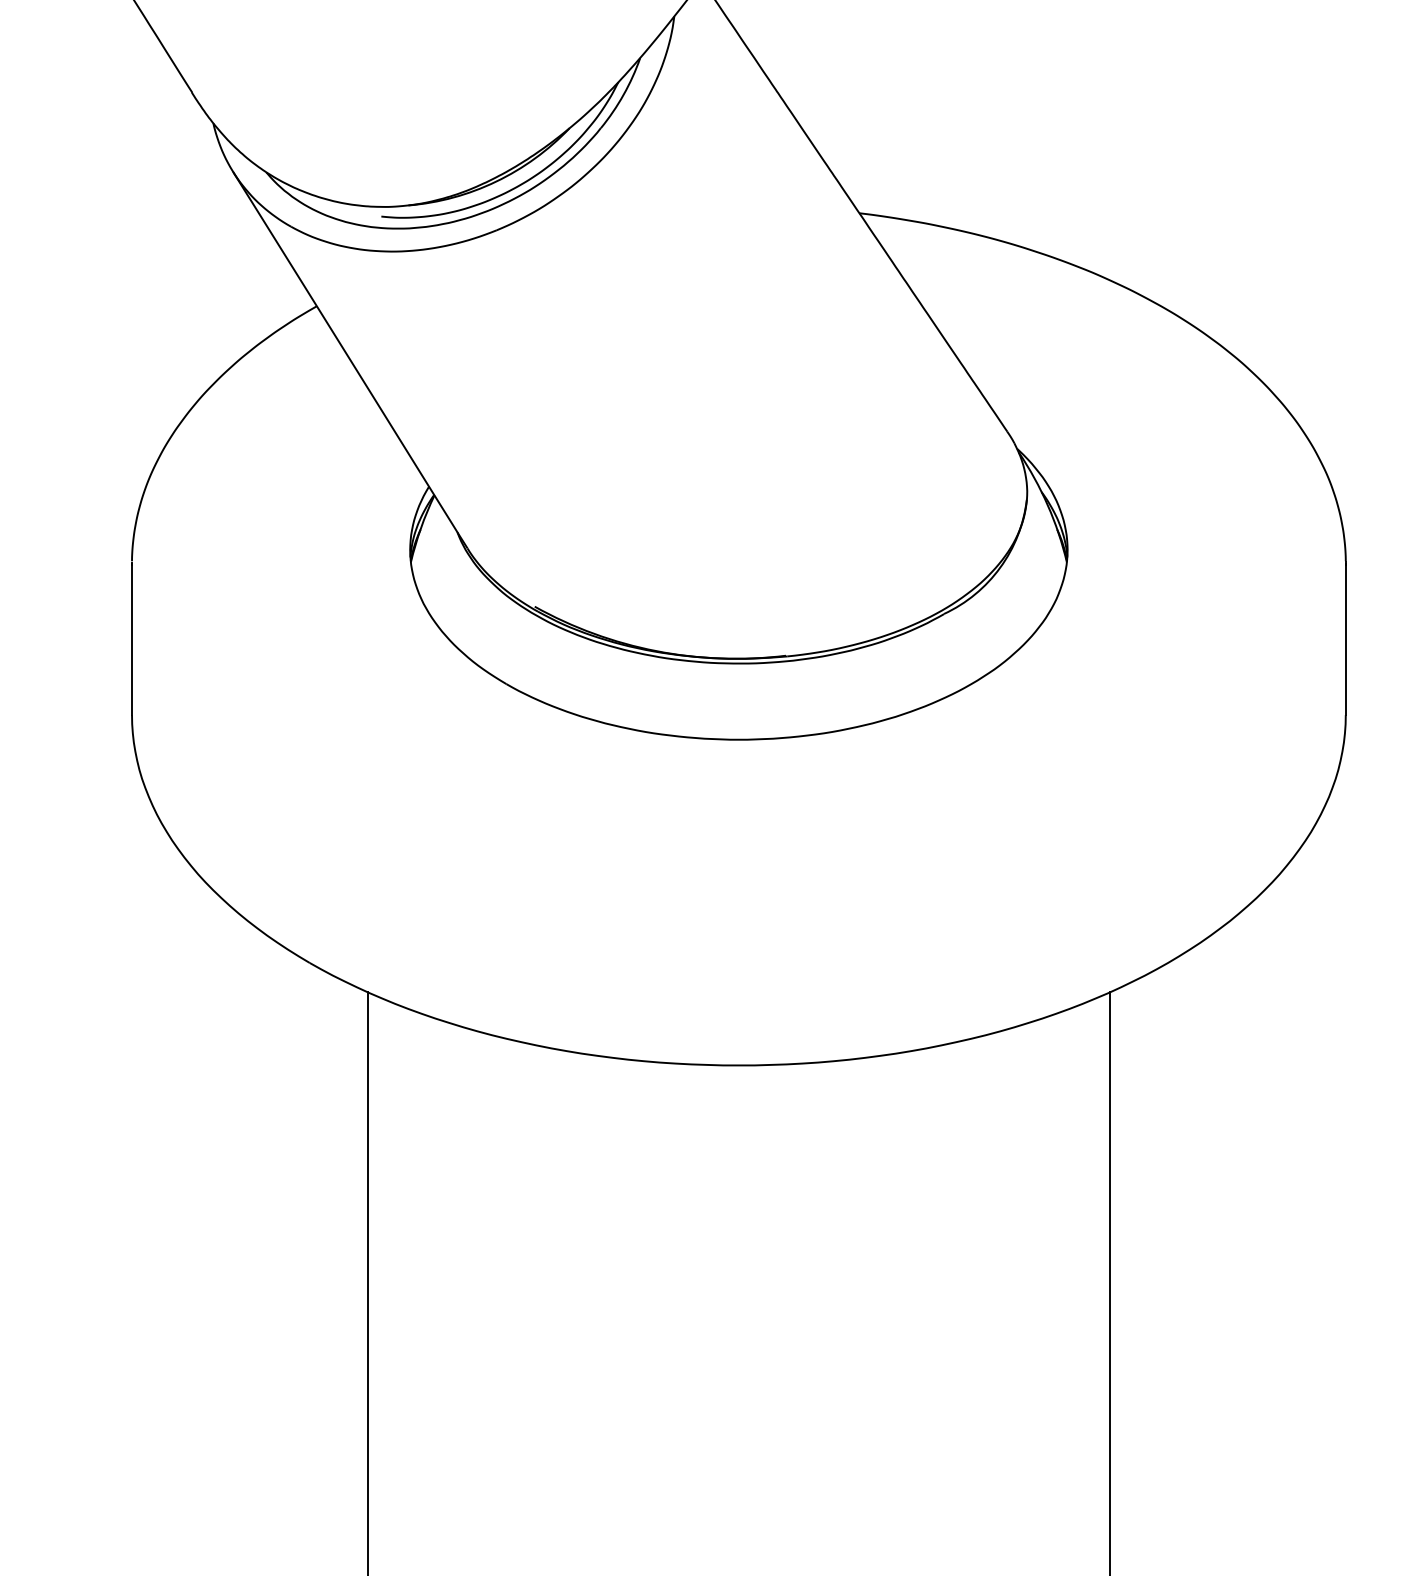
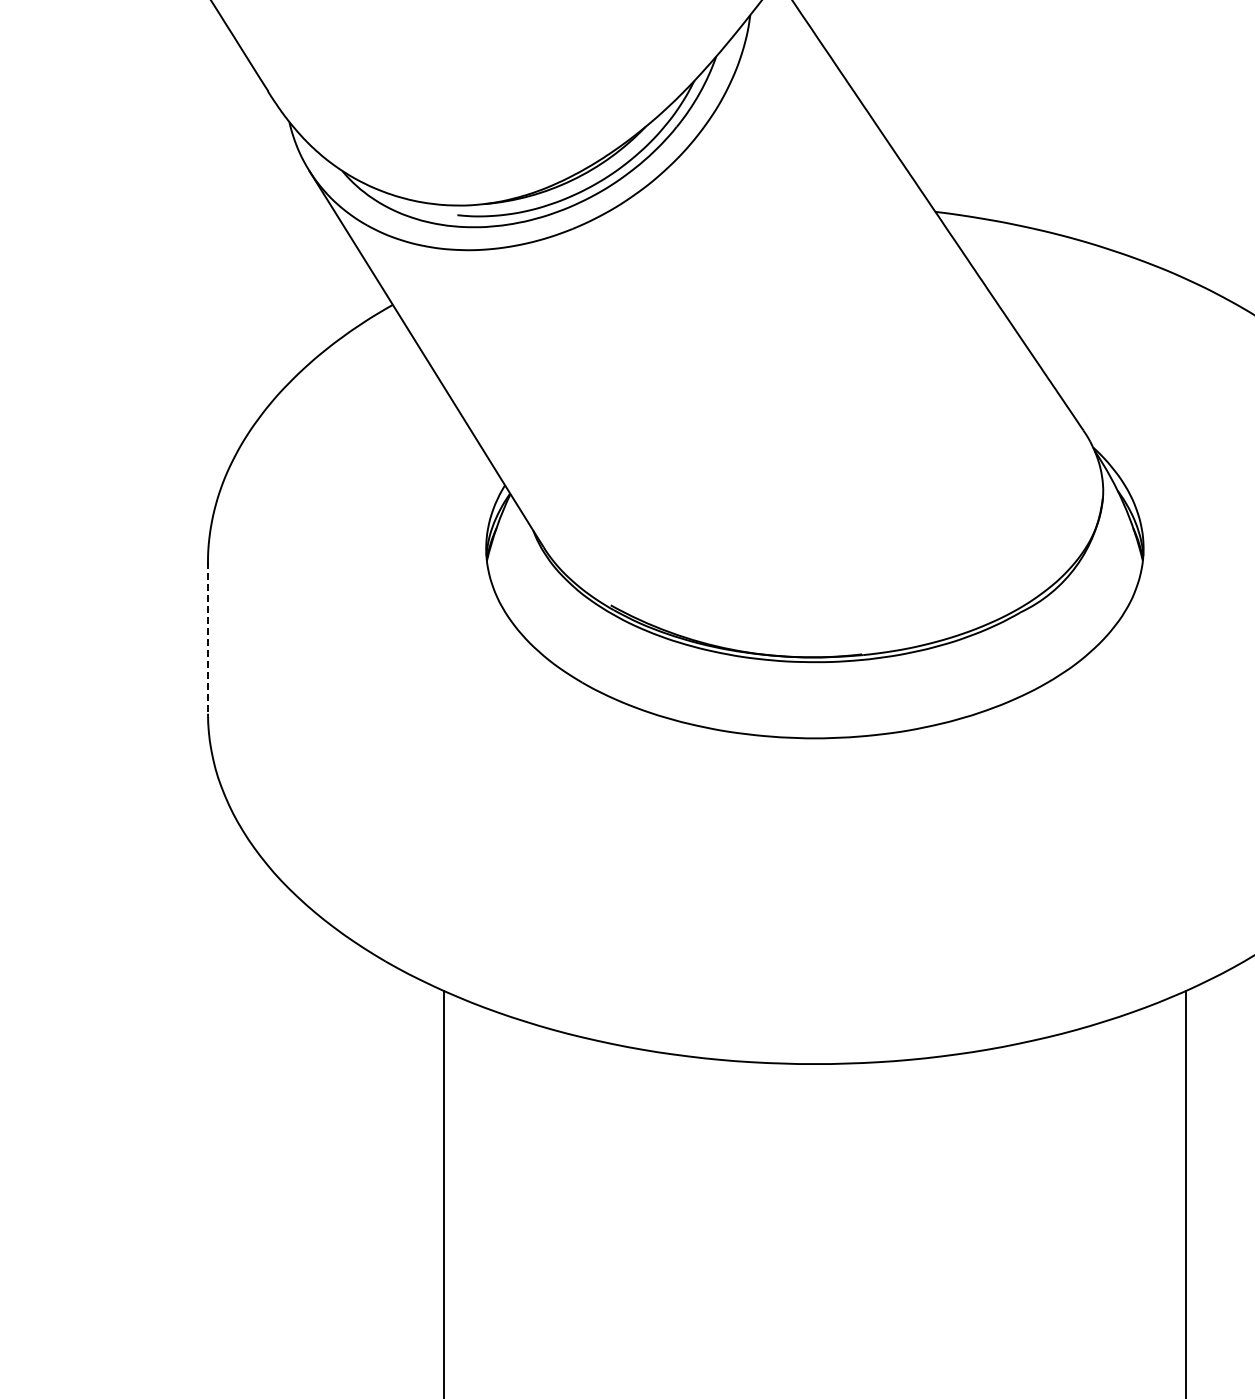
line: (132, 639) -> (208, 638), solid -> dashed

